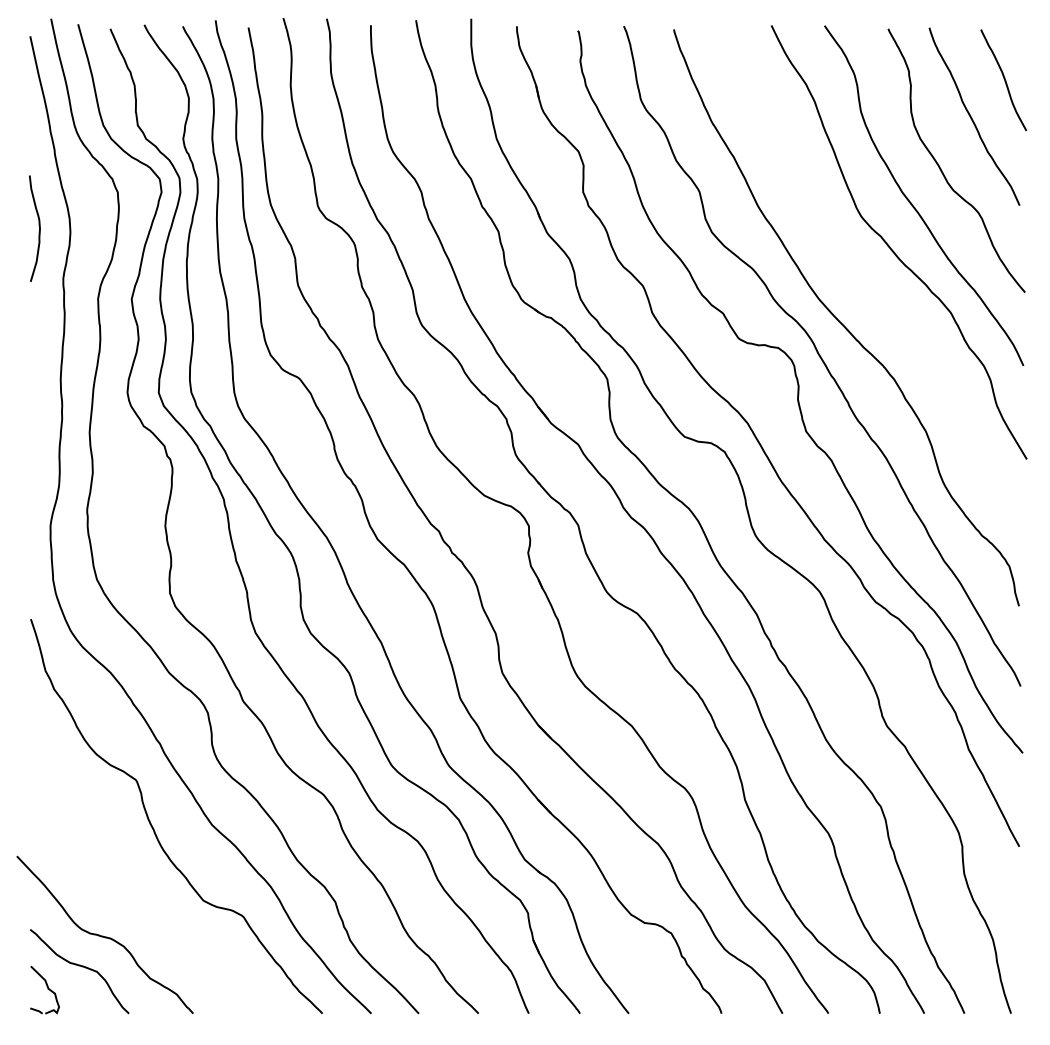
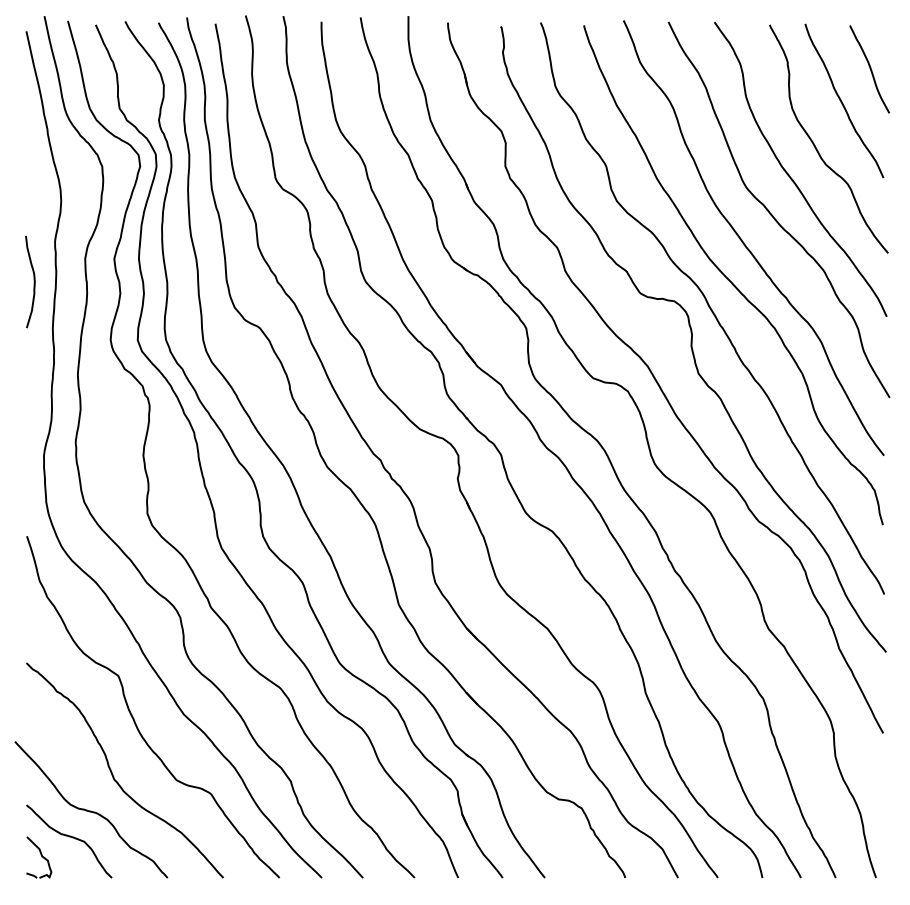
curve: (38, 228) -> (33, 281), moved
curve: (859, 280) -> (744, 242), added
curve: (130, 894) -> (113, 774), added

